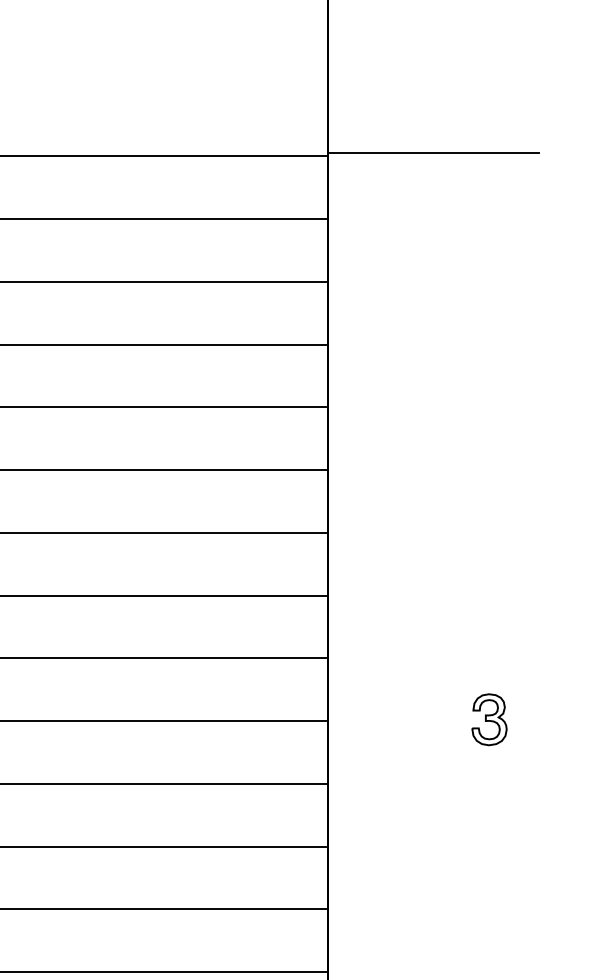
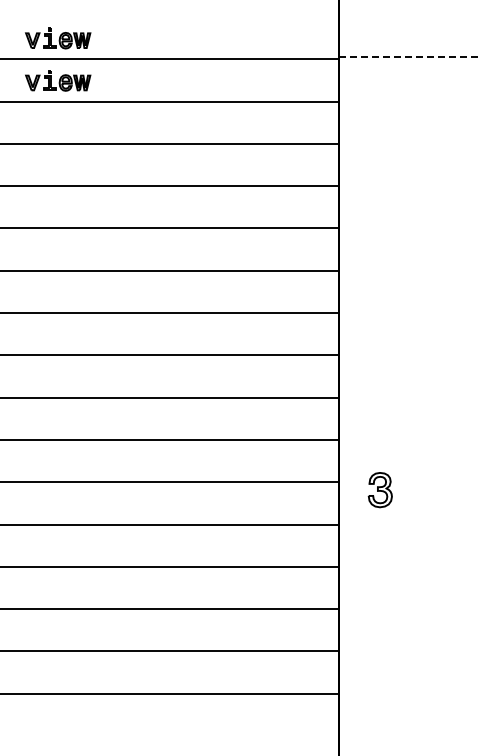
line: (434, 153) -> (411, 57), solid -> dashed
part: (488, 720) -> (379, 490), moved

